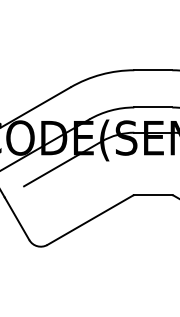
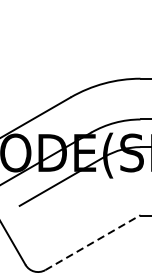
line: (90, 219) -> (92, 242), solid -> dashed

